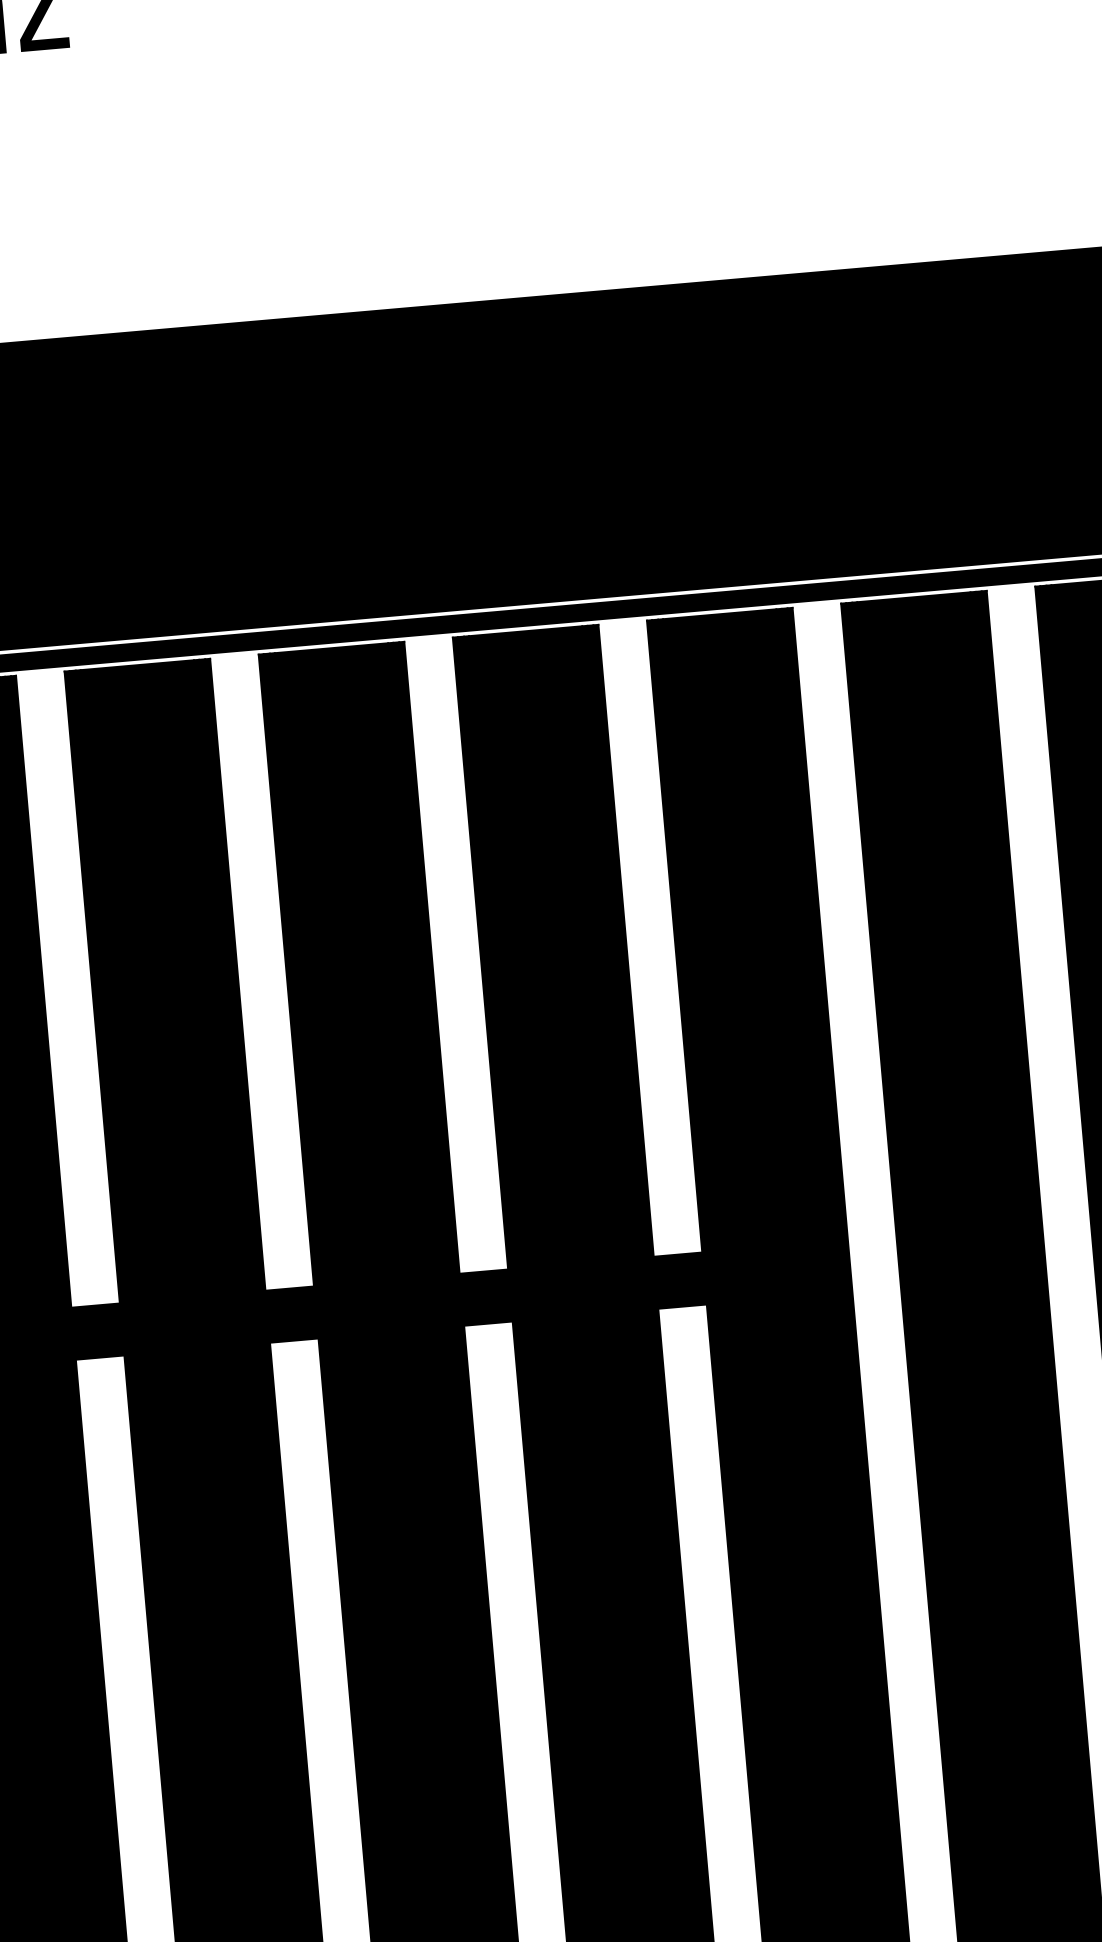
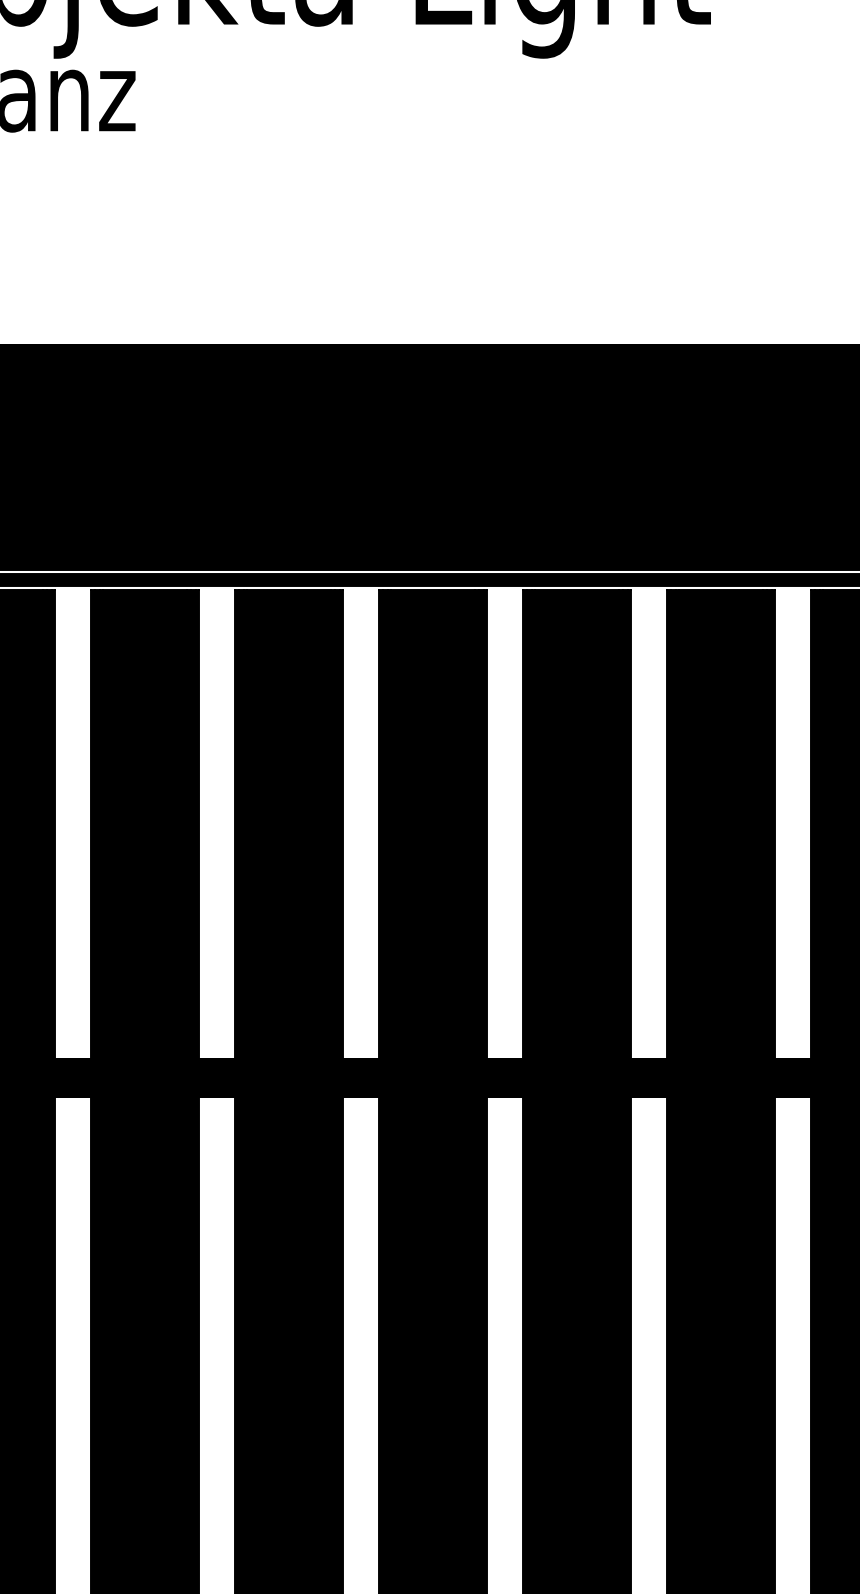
fill: (1068, 1247) -> (793, 1078), added
fill: (874, 1264) -> (649, 1078), added

